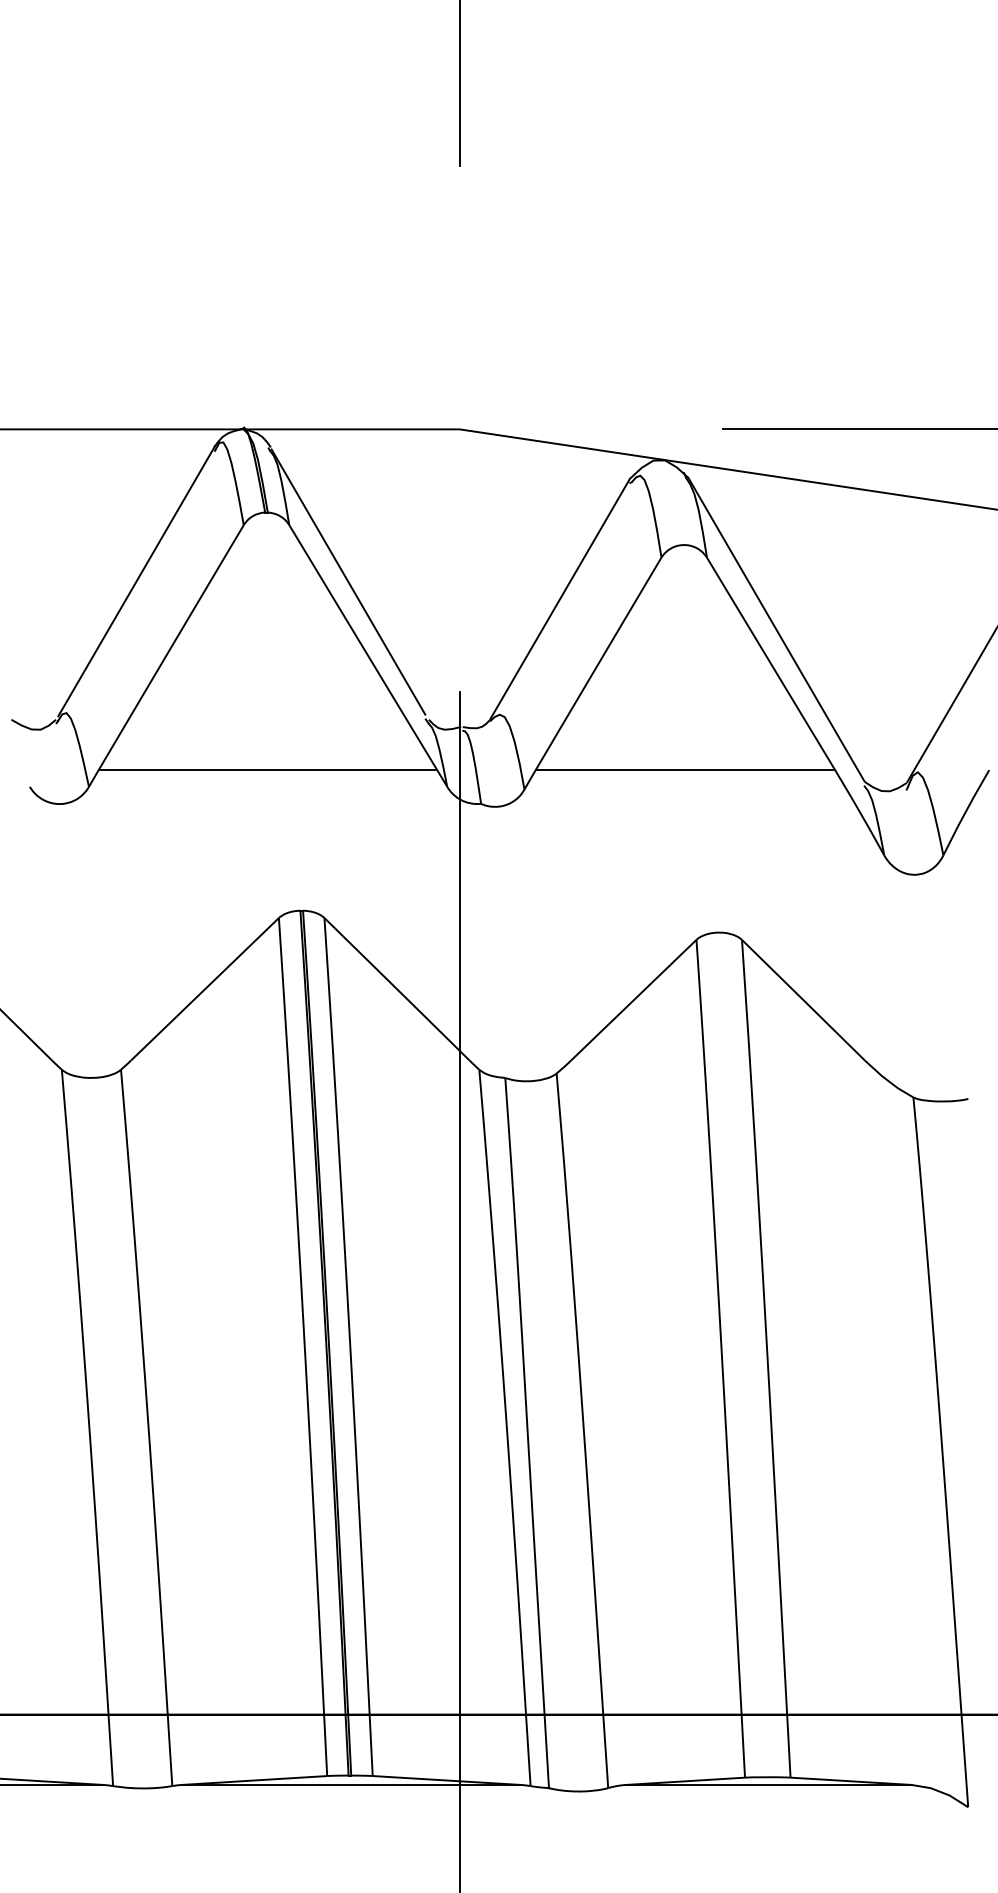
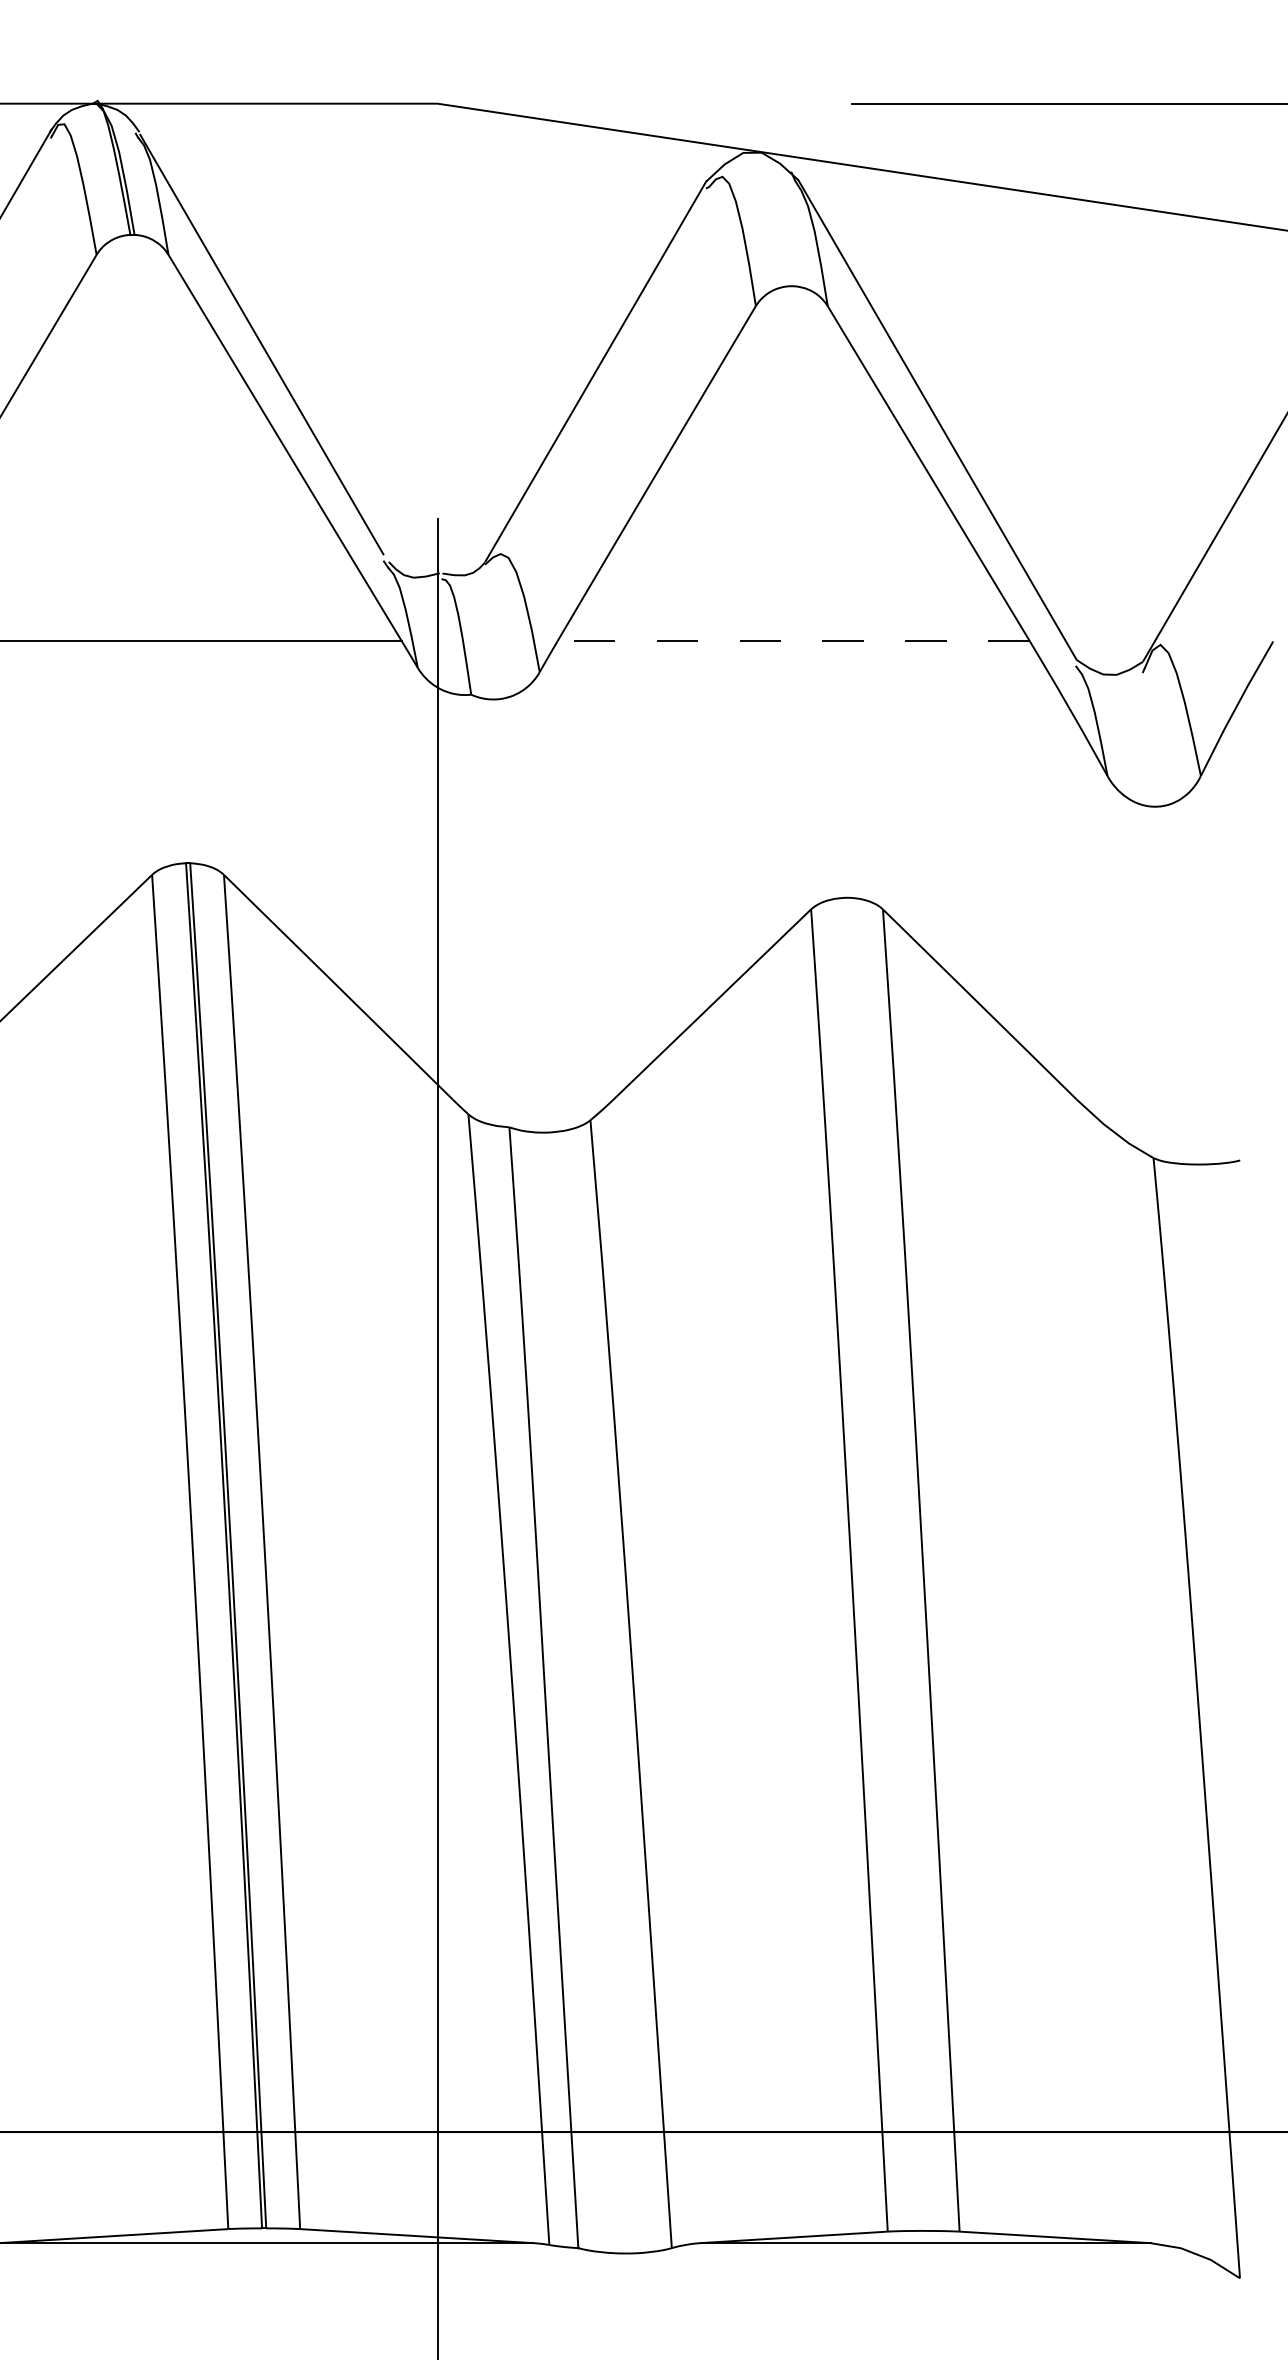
line: (685, 770) -> (793, 642), solid -> dashed

